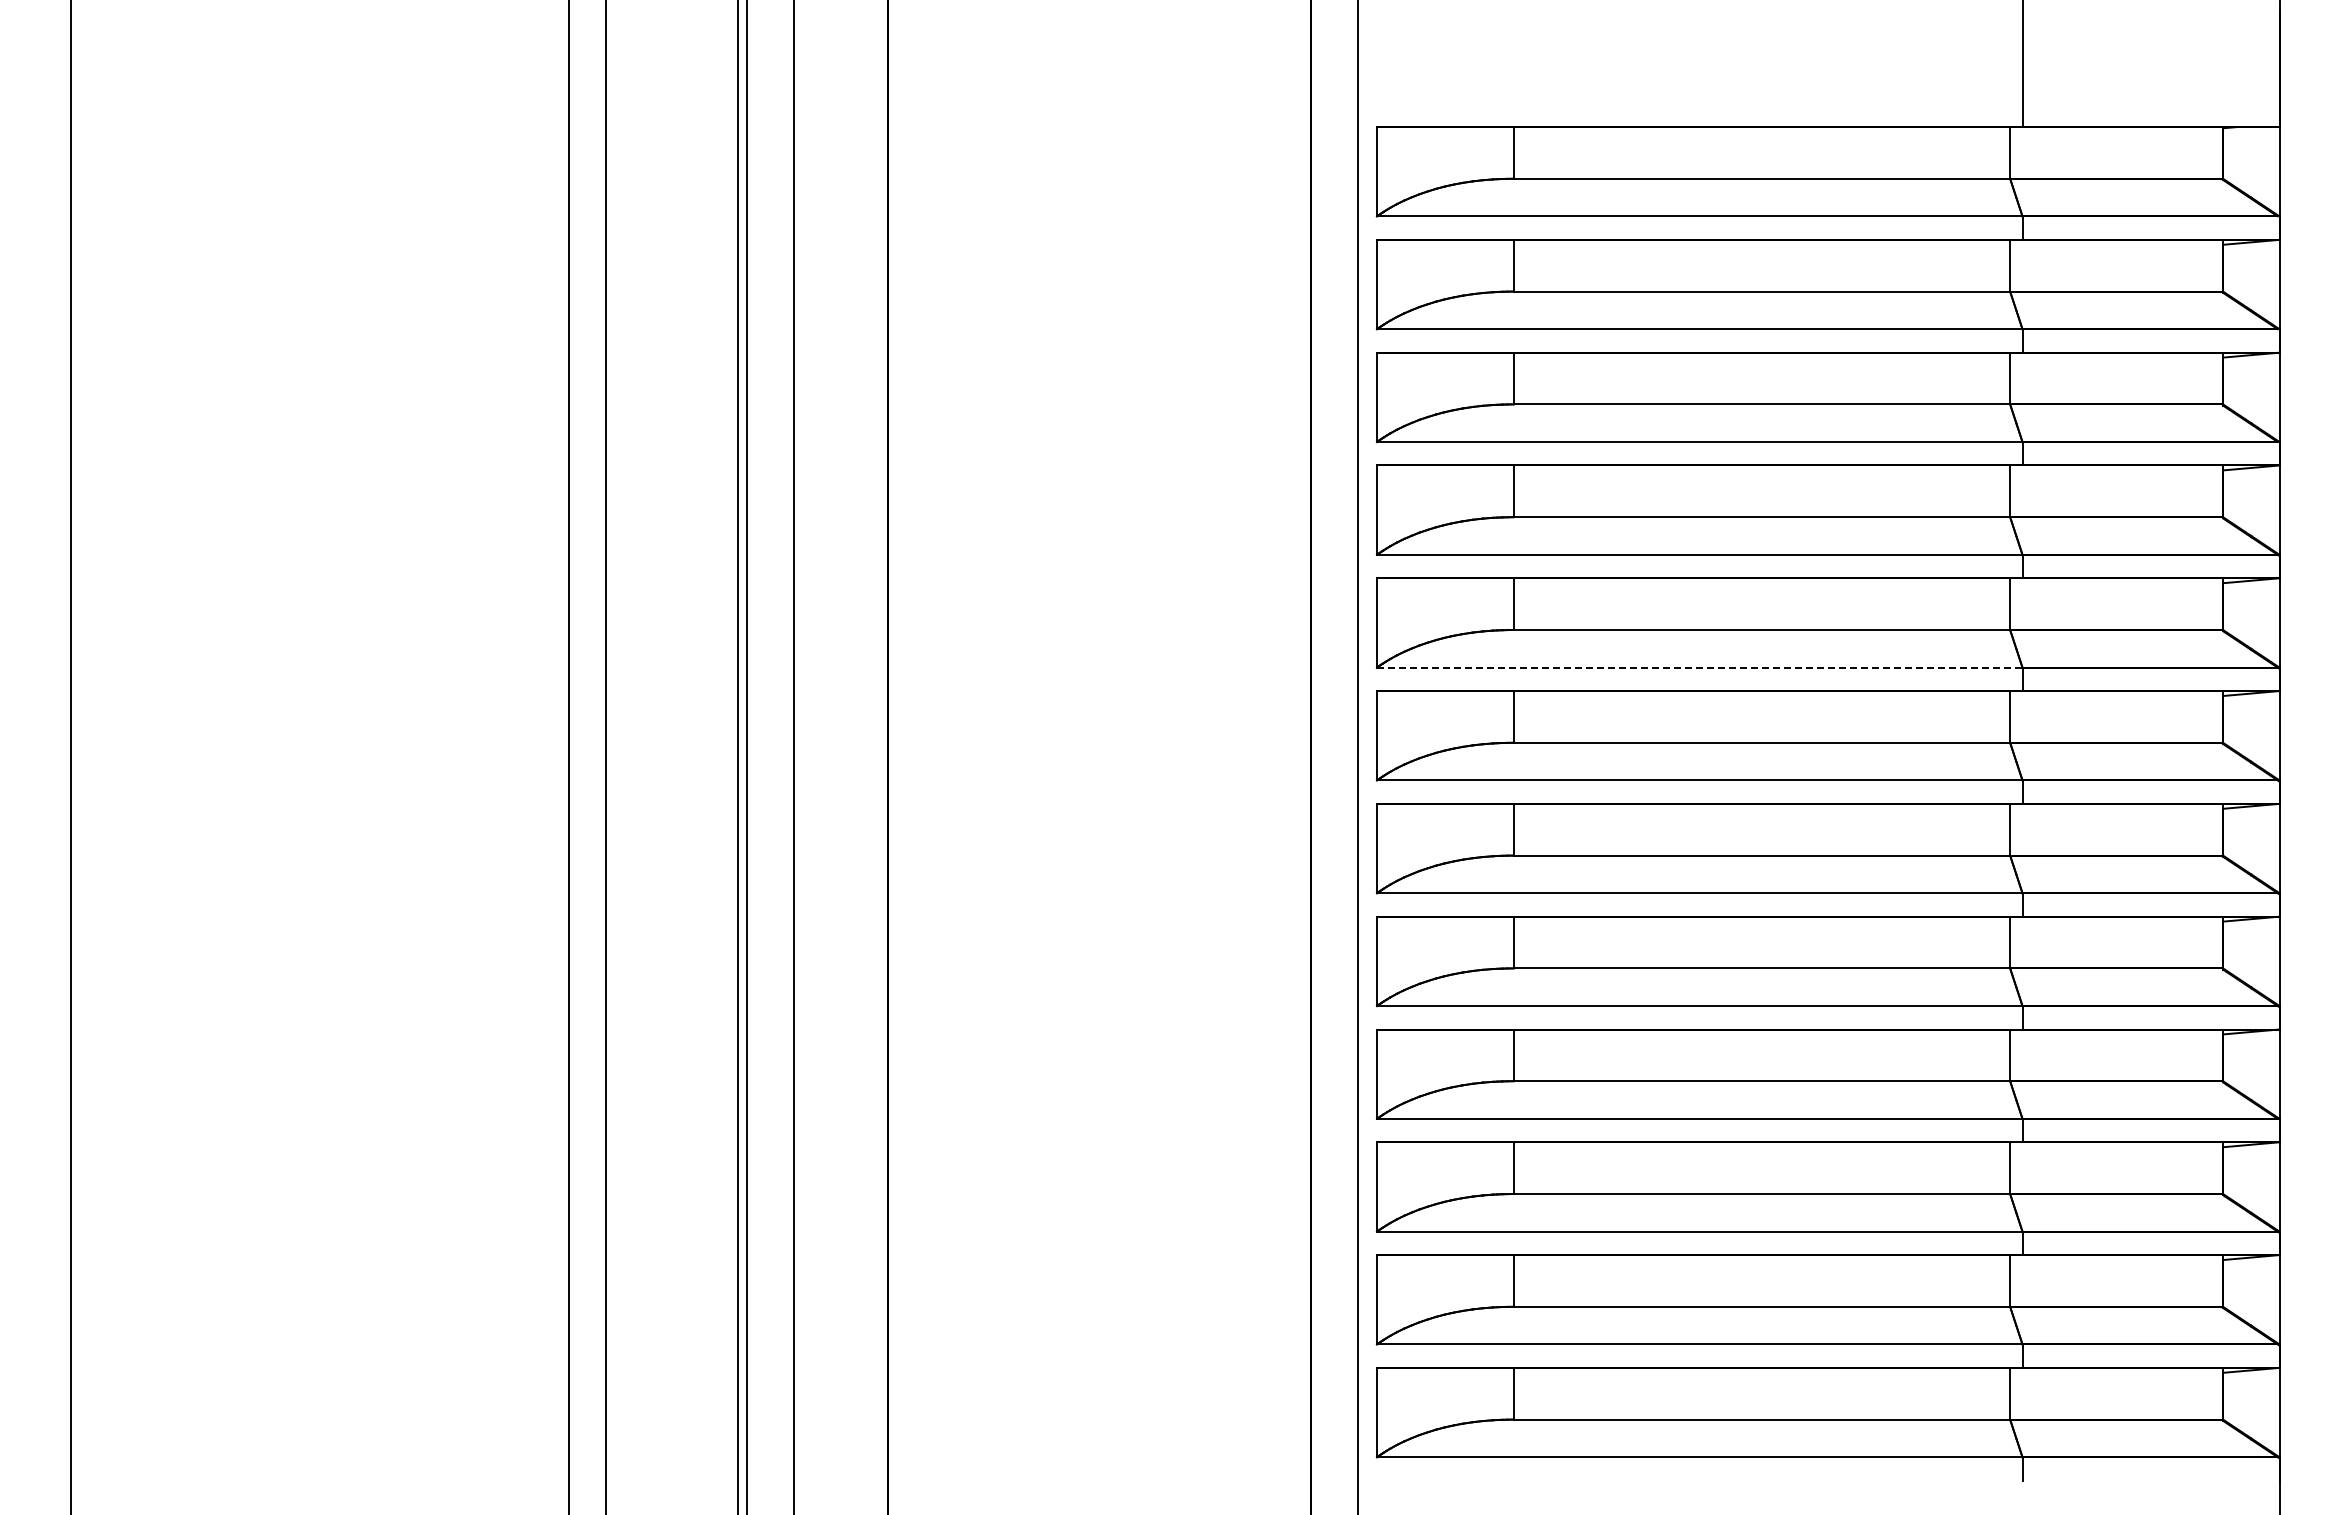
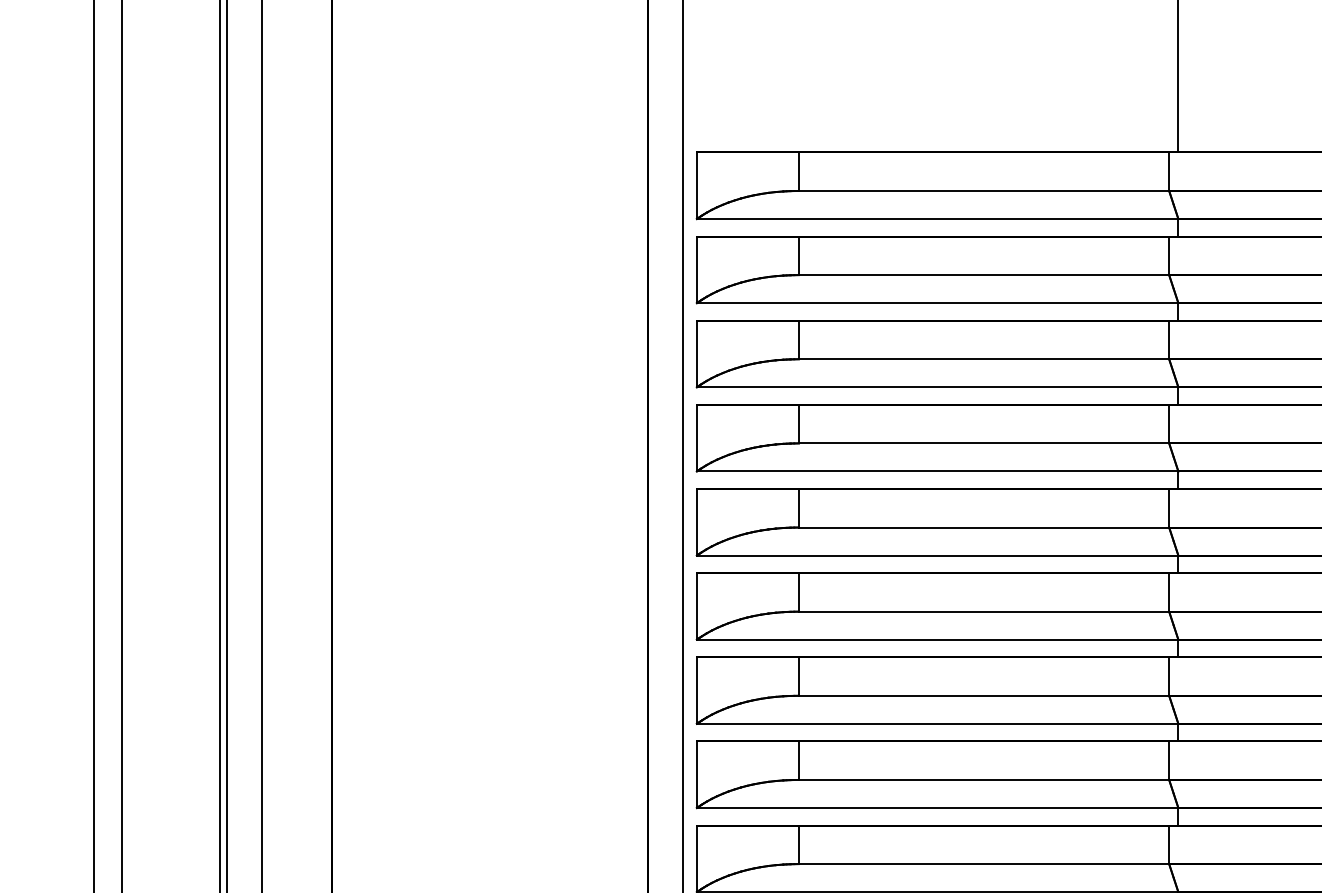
line: (1699, 667) -> (937, 555), dashed -> solid

